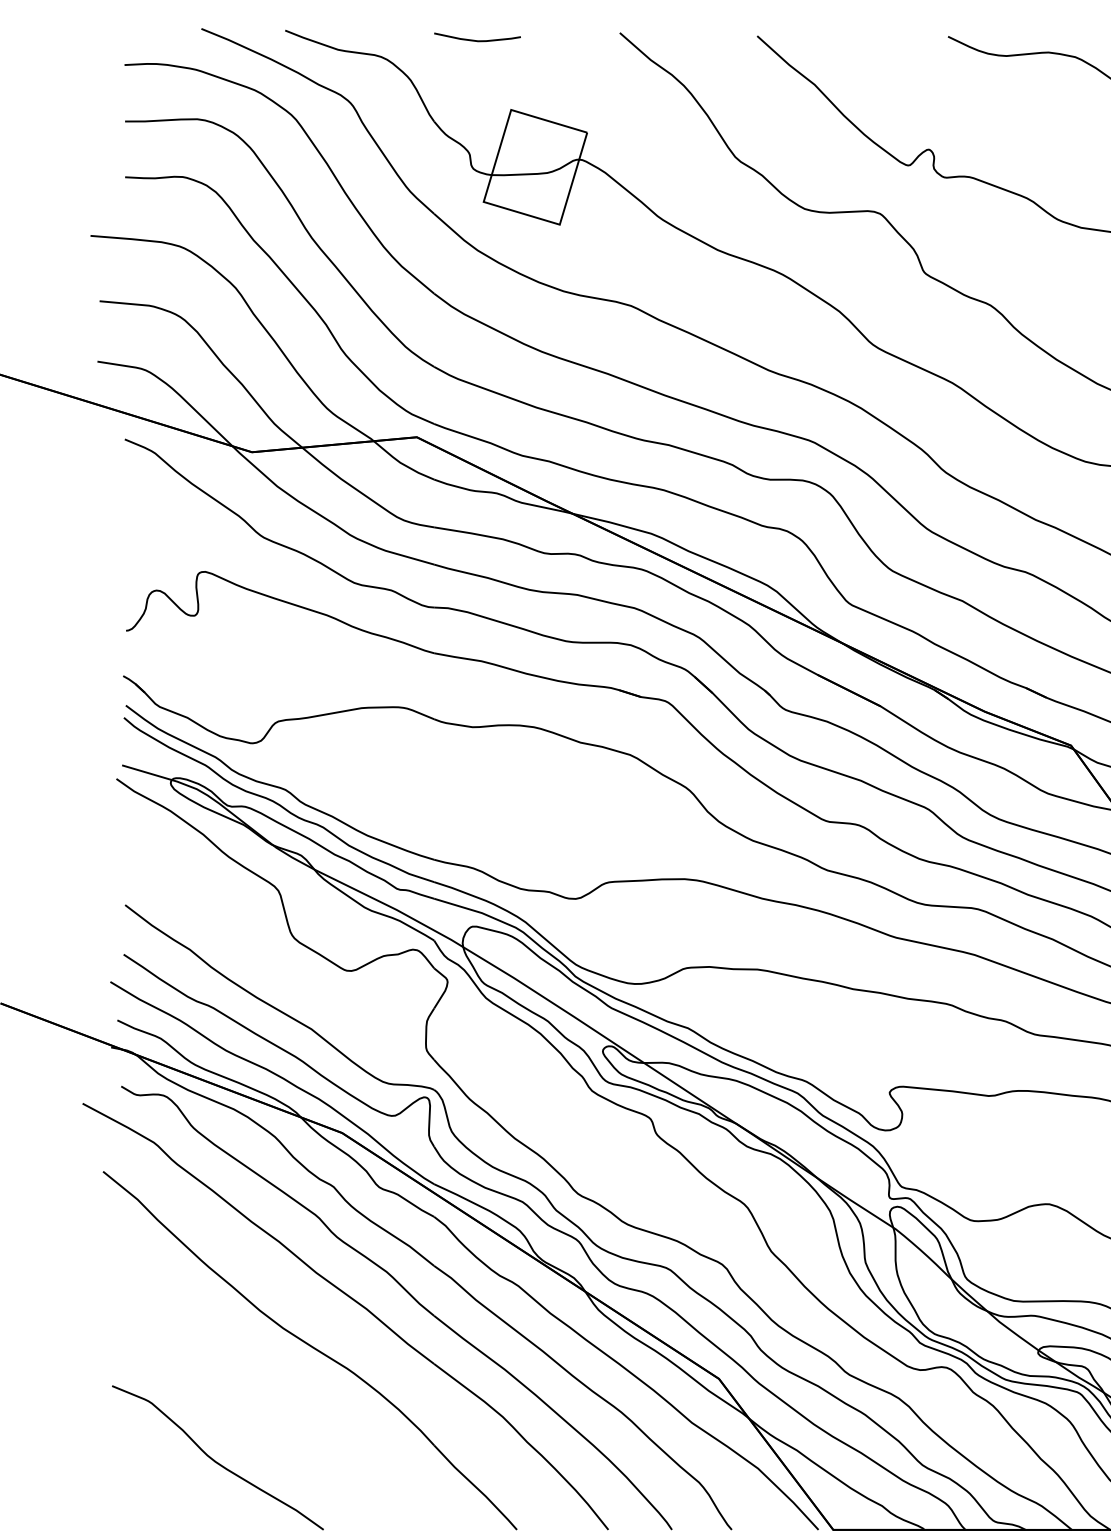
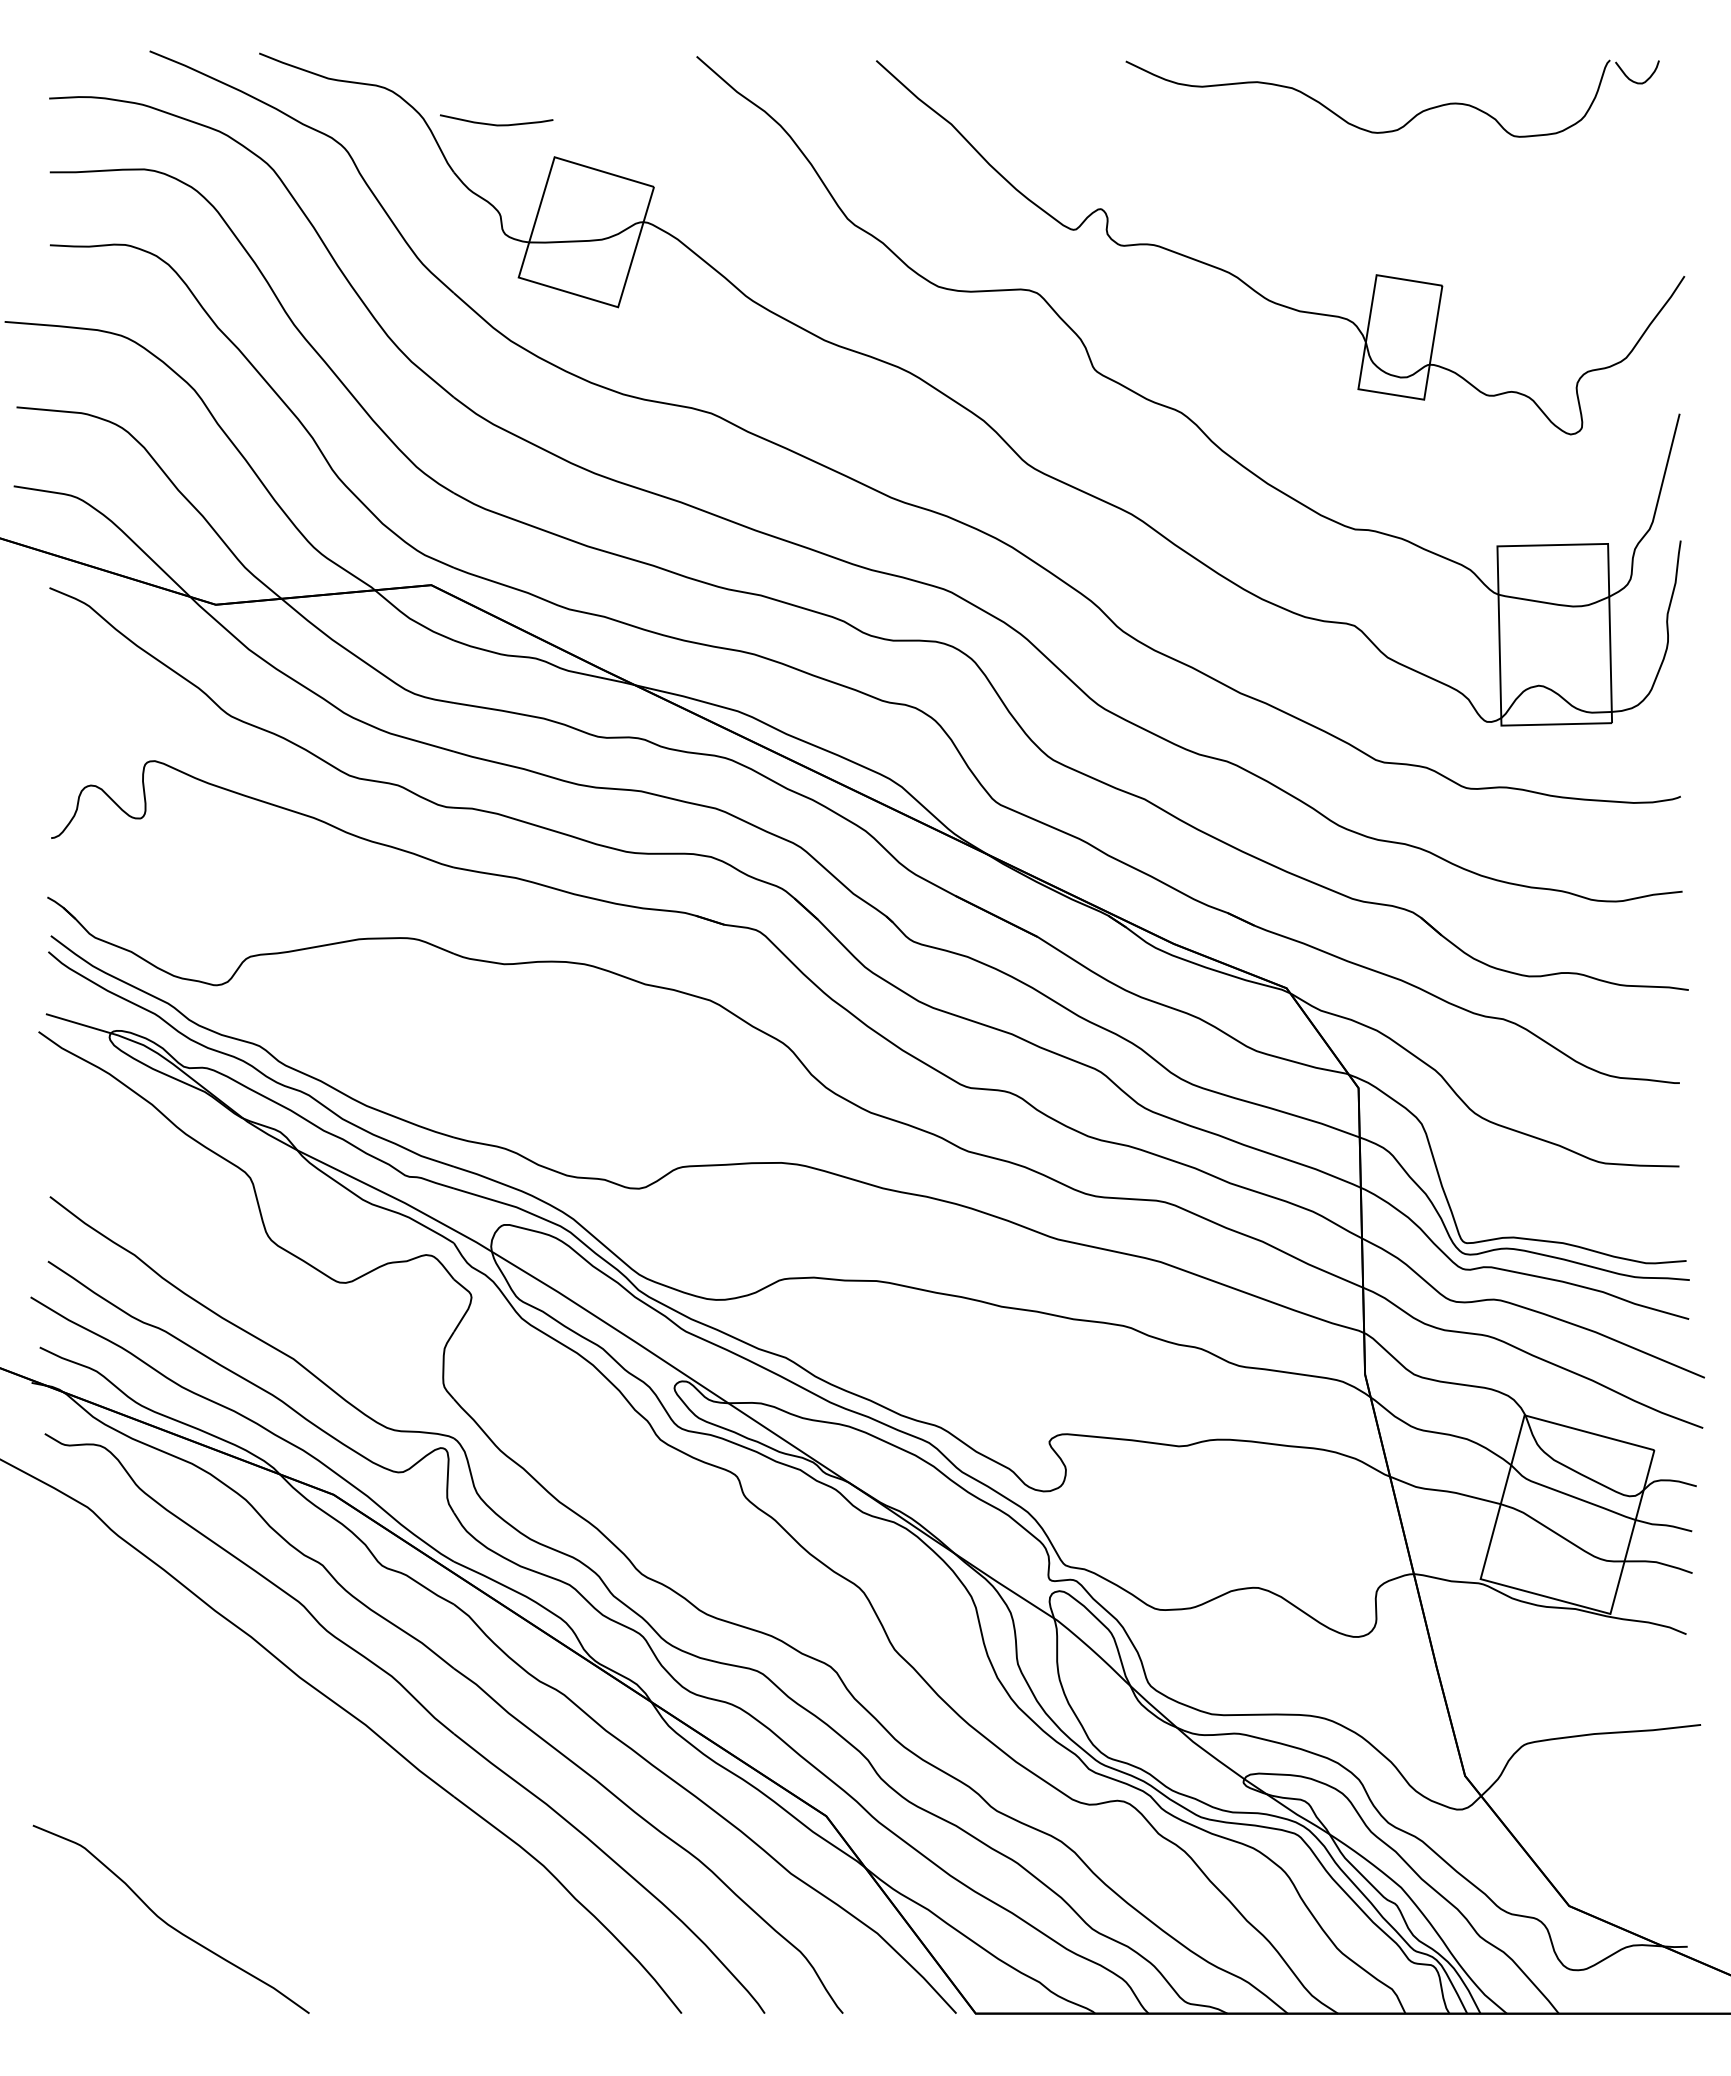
curve: (477, 40) -> (496, 124), moved
part: (309, 1350) -> (291, 1778), removed

